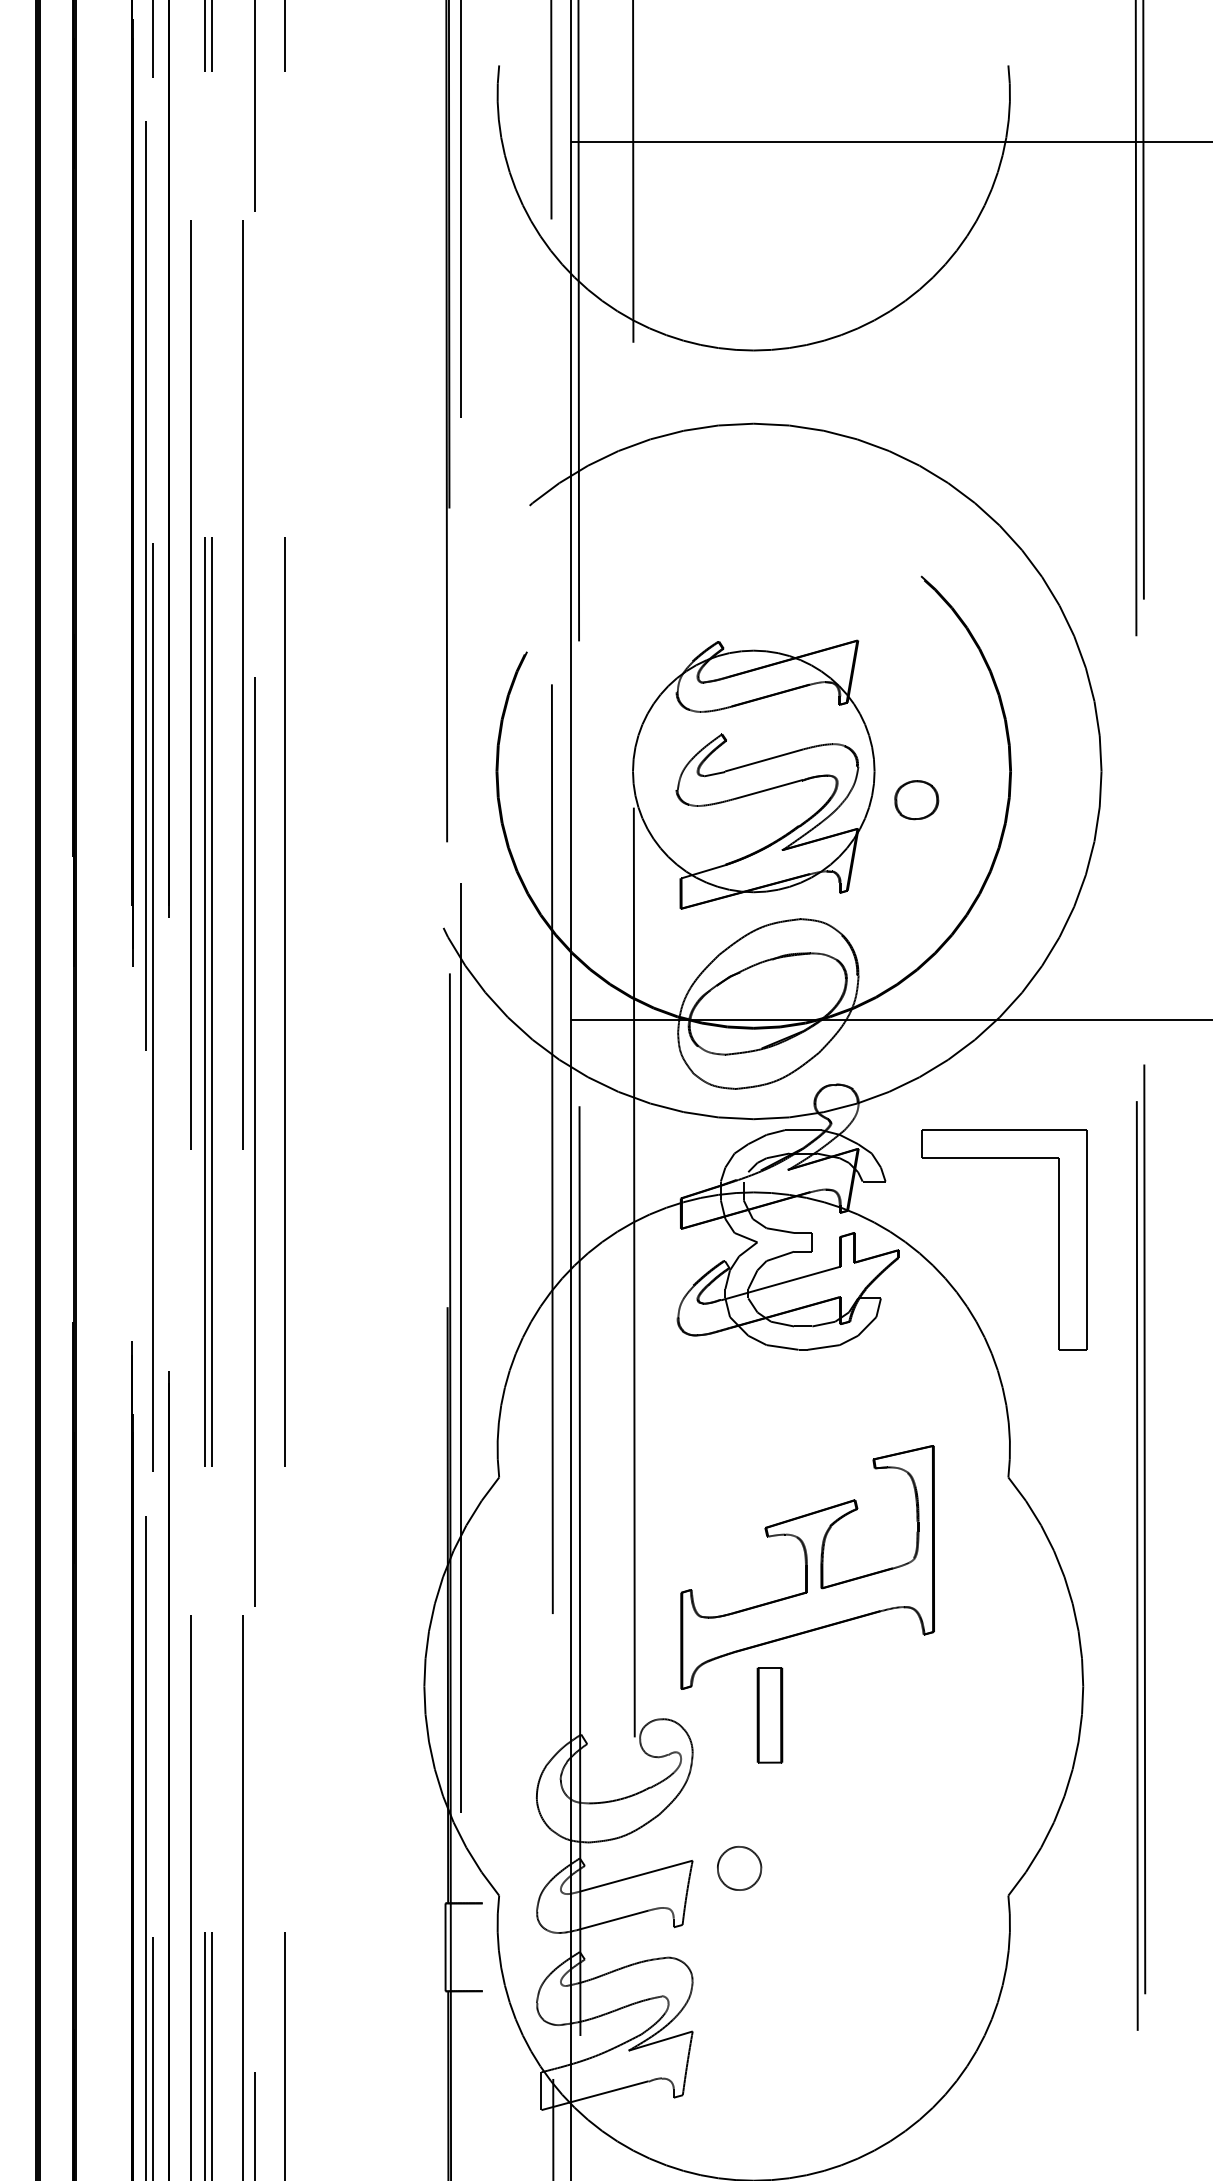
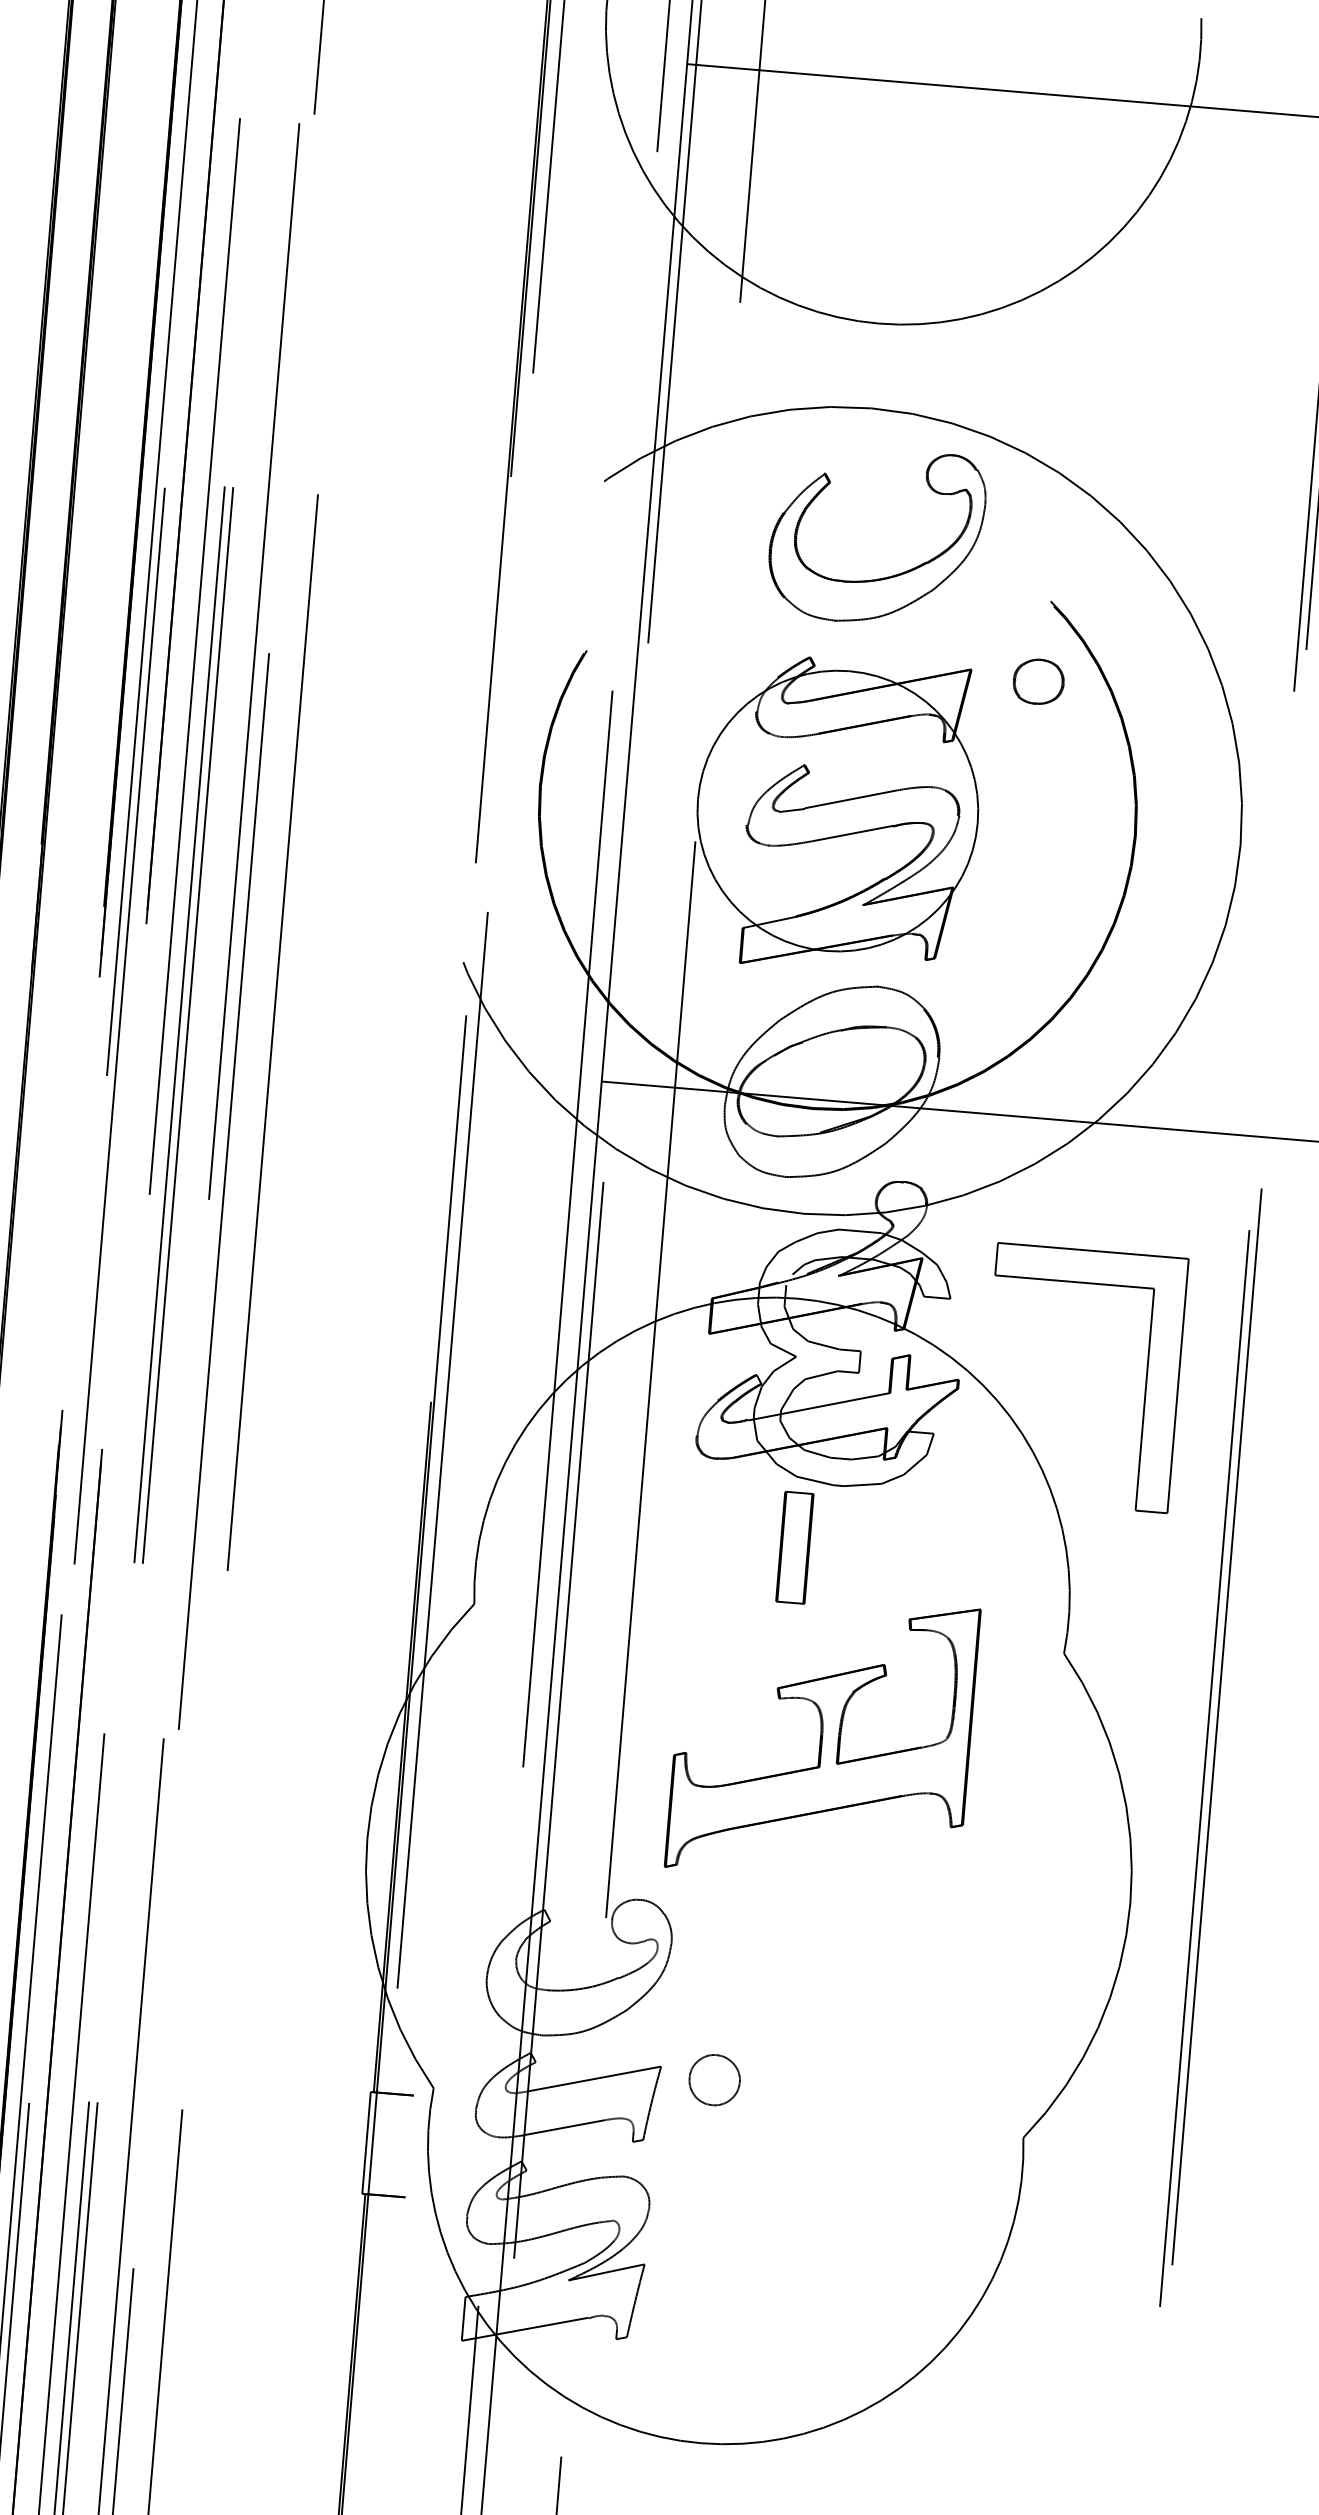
part: (779, 566) -> (887, 576), added
part: (916, 800) -> (1038, 682), moved
part: (769, 1715) -> (794, 1548), moved

